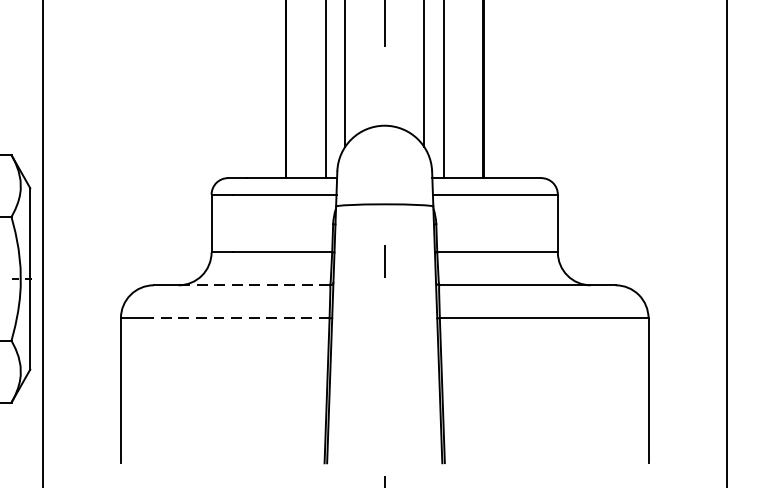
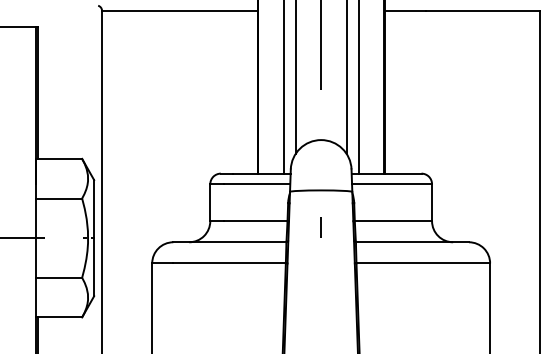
line: (255, 285) -> (238, 242), dashed -> solid
line: (240, 318) -> (228, 263), dashed -> solid

